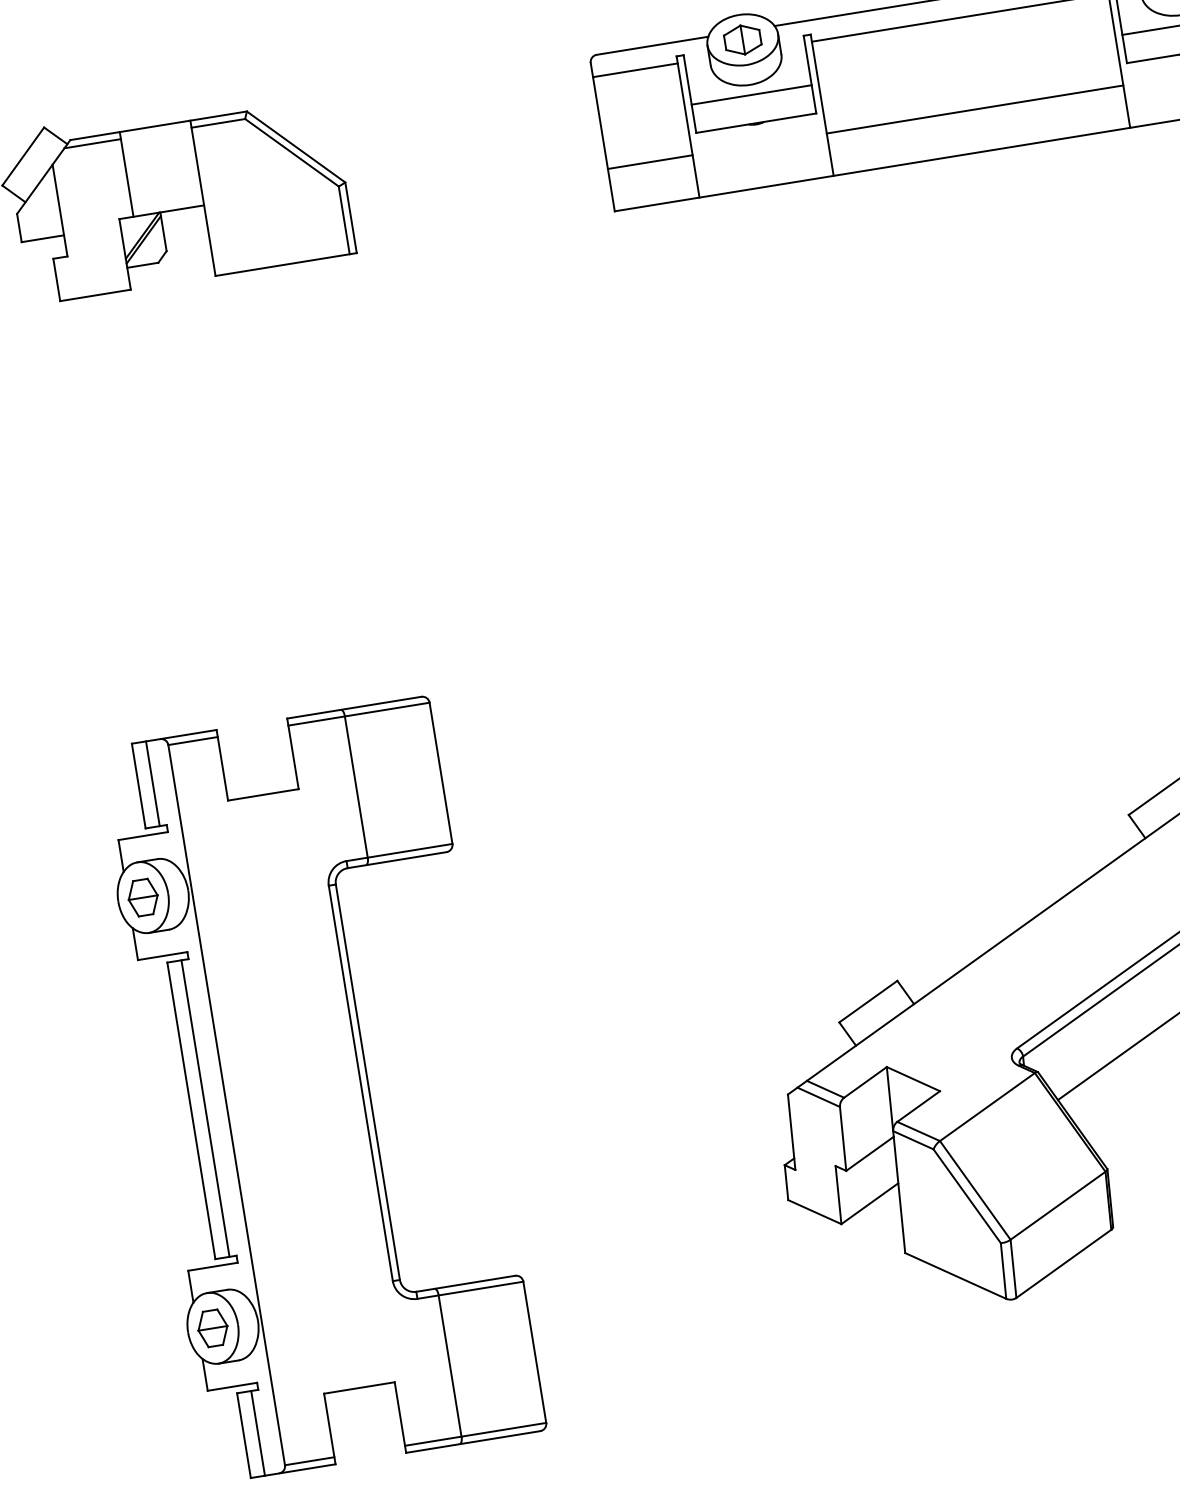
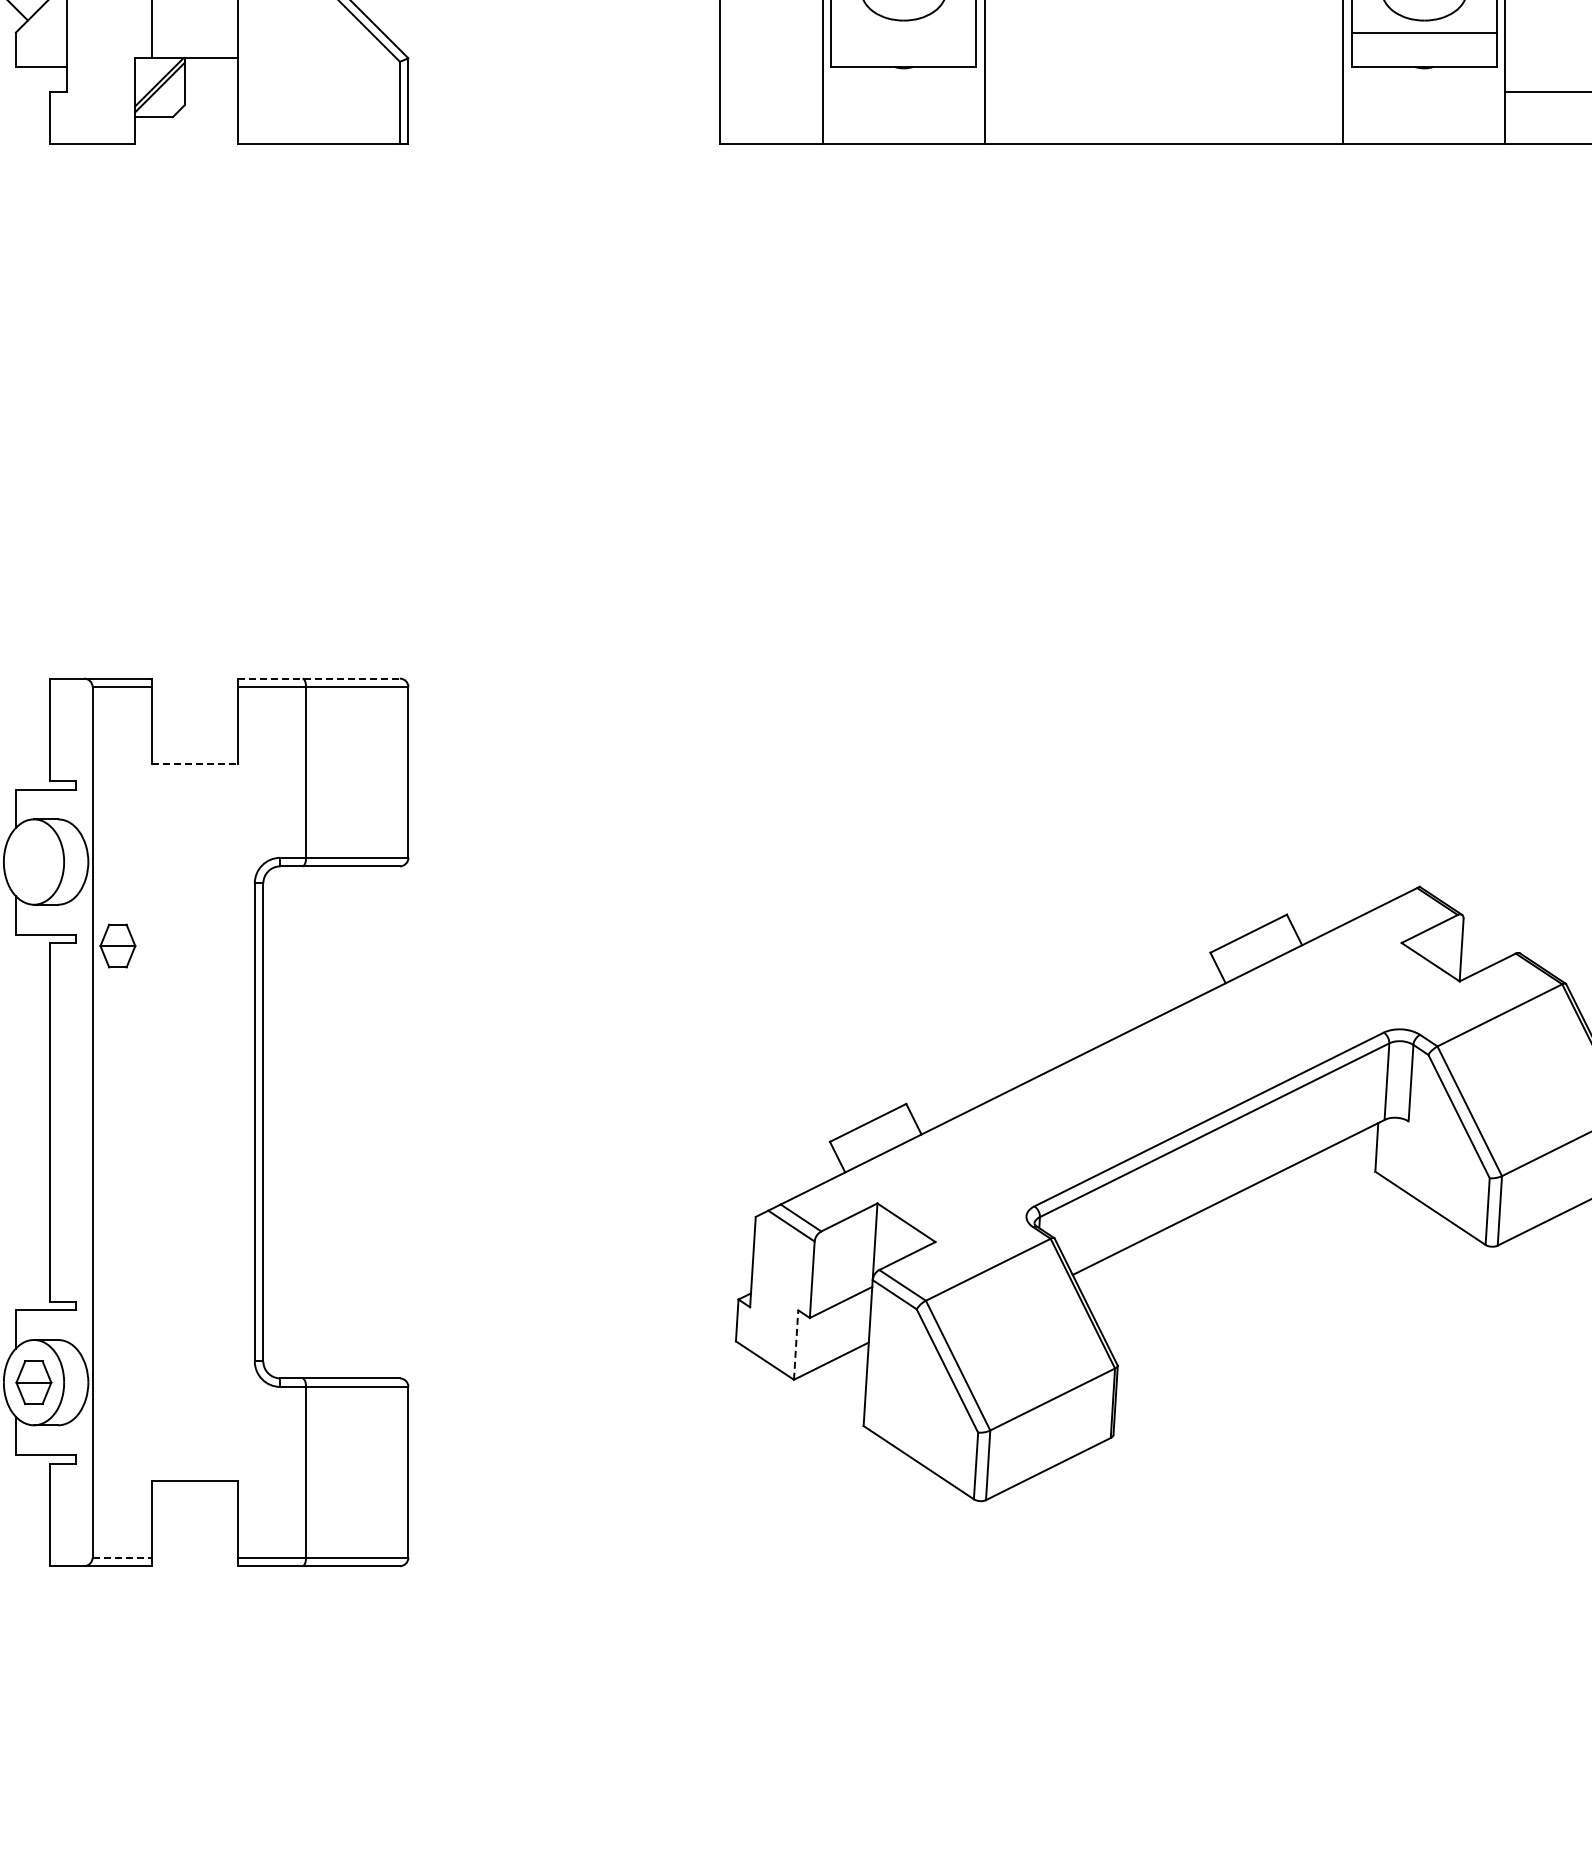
line: (751, 94) -> (903, 32), removed
line: (974, 109) -> (1163, 92), removed
line: (650, 162) -> (771, 92), removed
line: (354, 707) -> (319, 678), solid -> dashed
line: (153, 783) -> (67, 729), removed
line: (263, 794) -> (195, 763), solid -> dashed
part: (142, 897) -> (117, 945), moved
line: (205, 1108) -> (67, 1122), removed
line: (838, 1195) -> (796, 1345), solid -> dashed
line: (258, 1432) -> (67, 1514), removed
line: (309, 1461) -> (122, 1557), solid -> dashed

